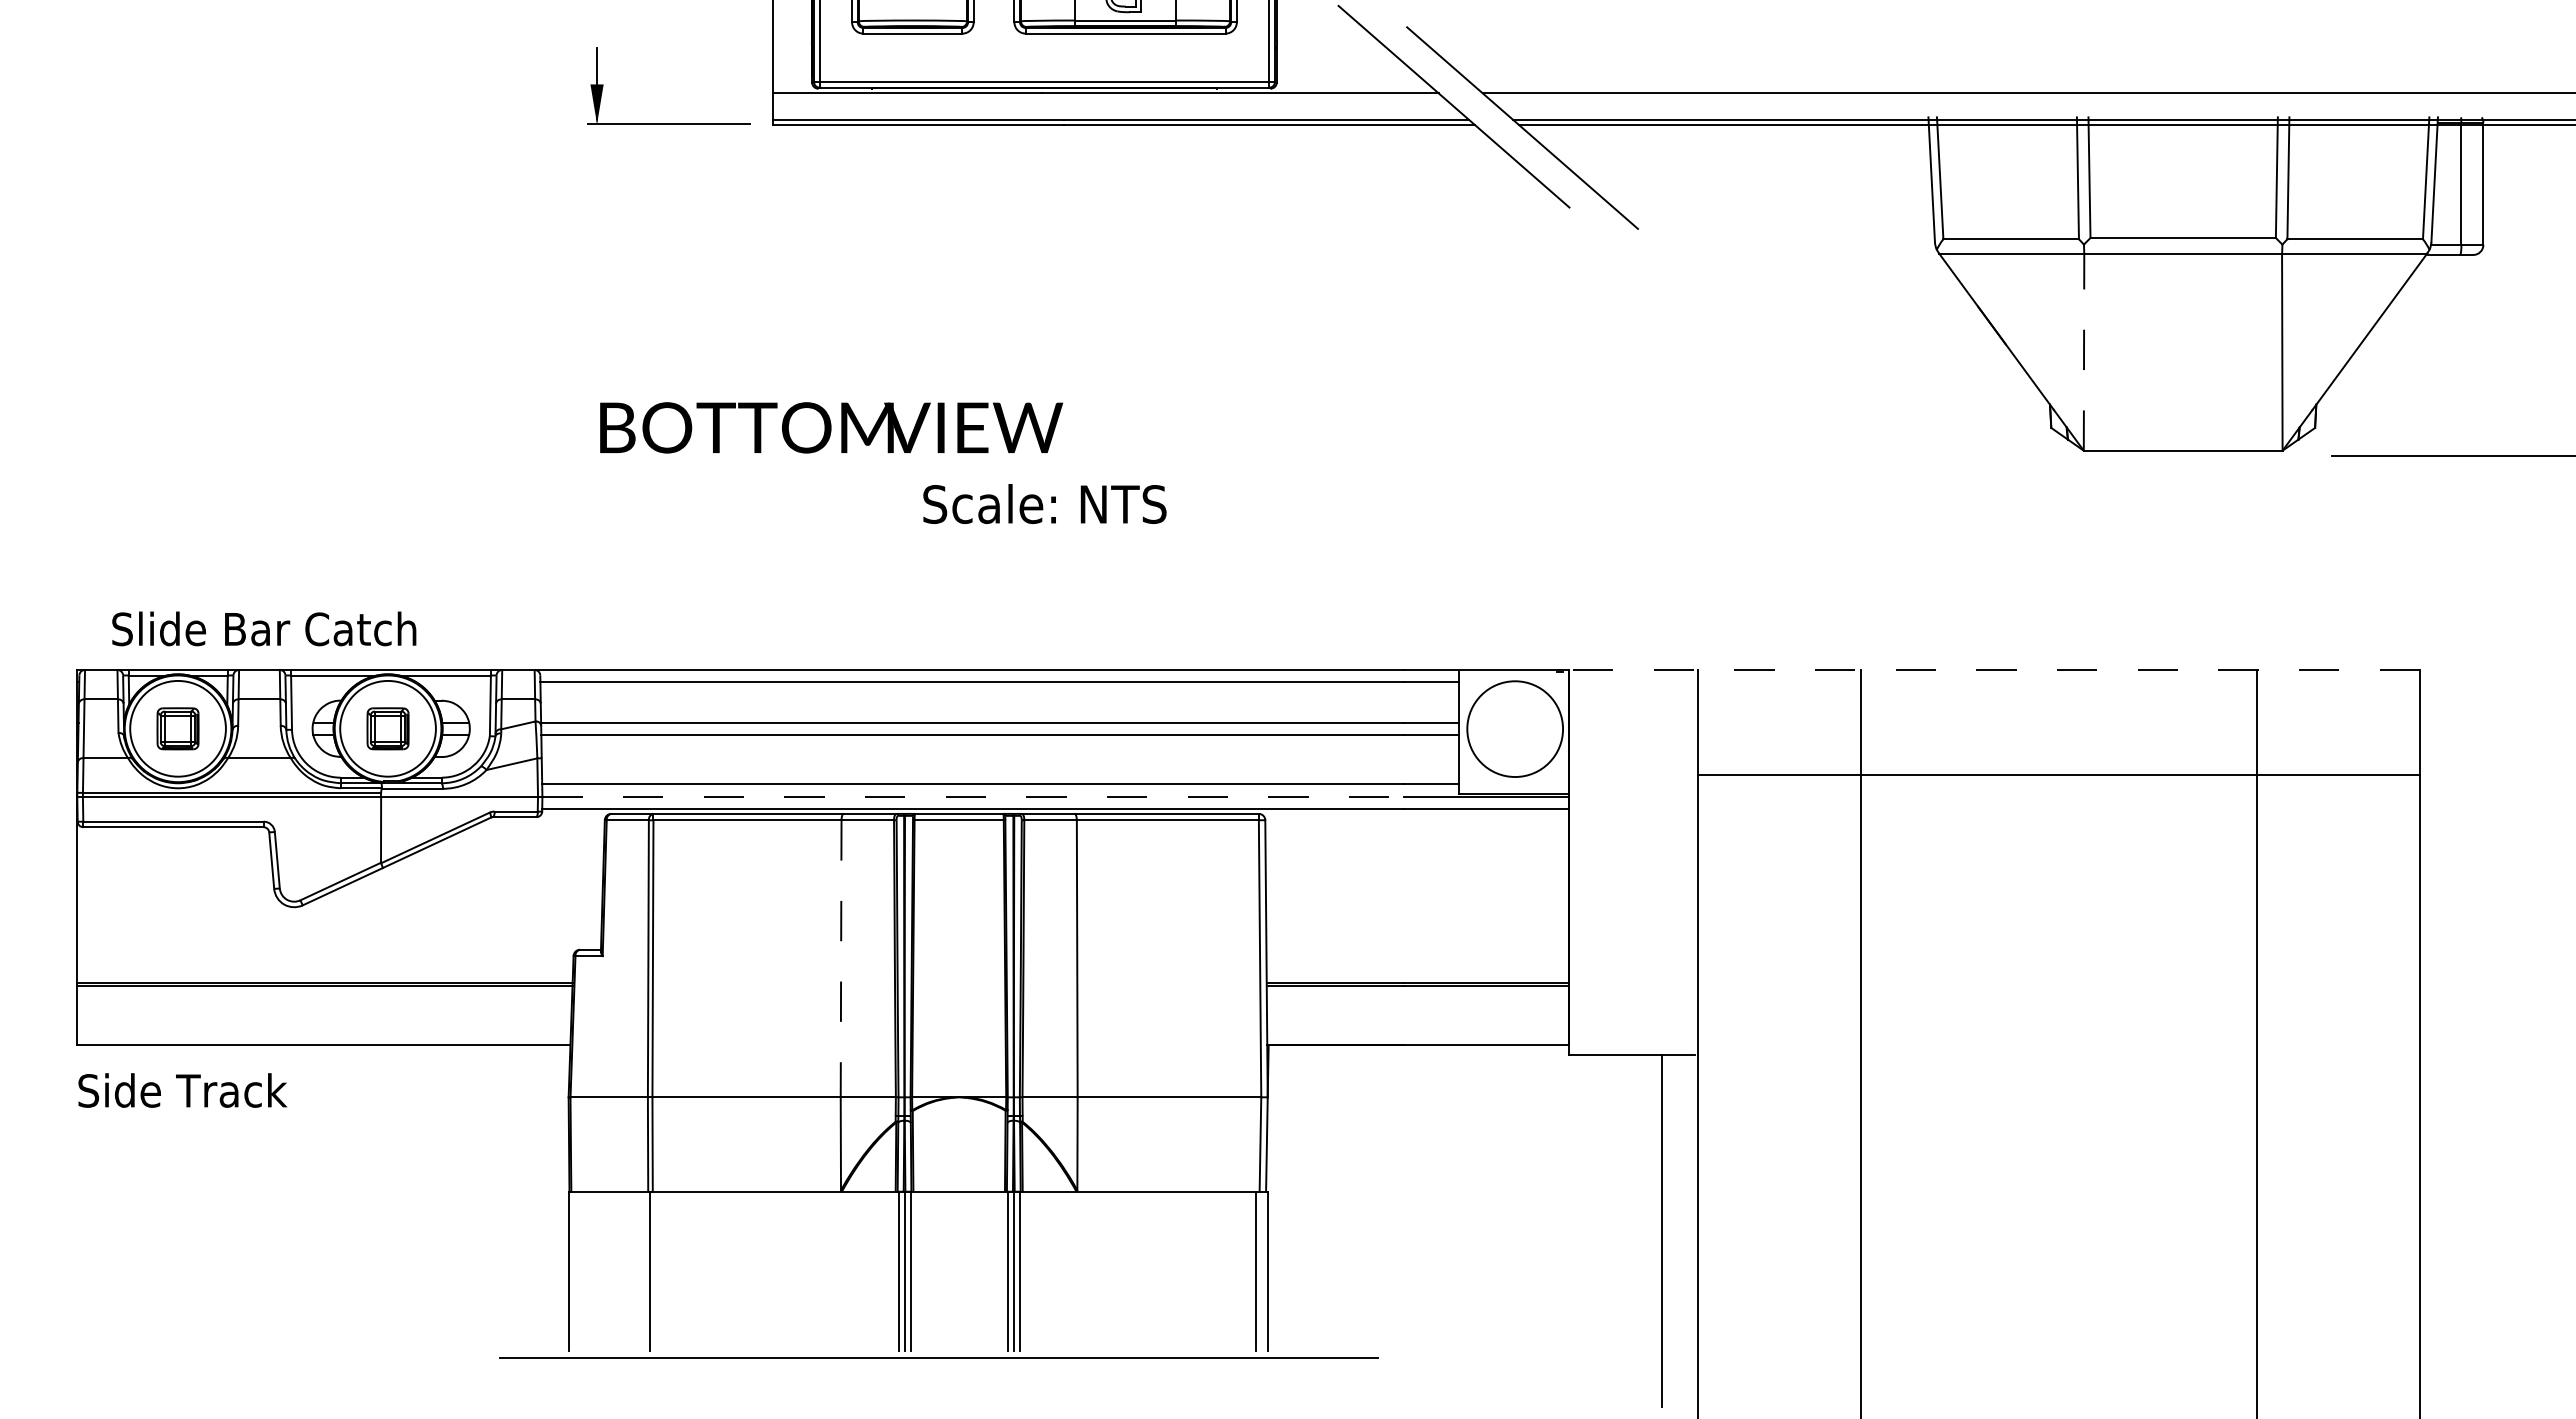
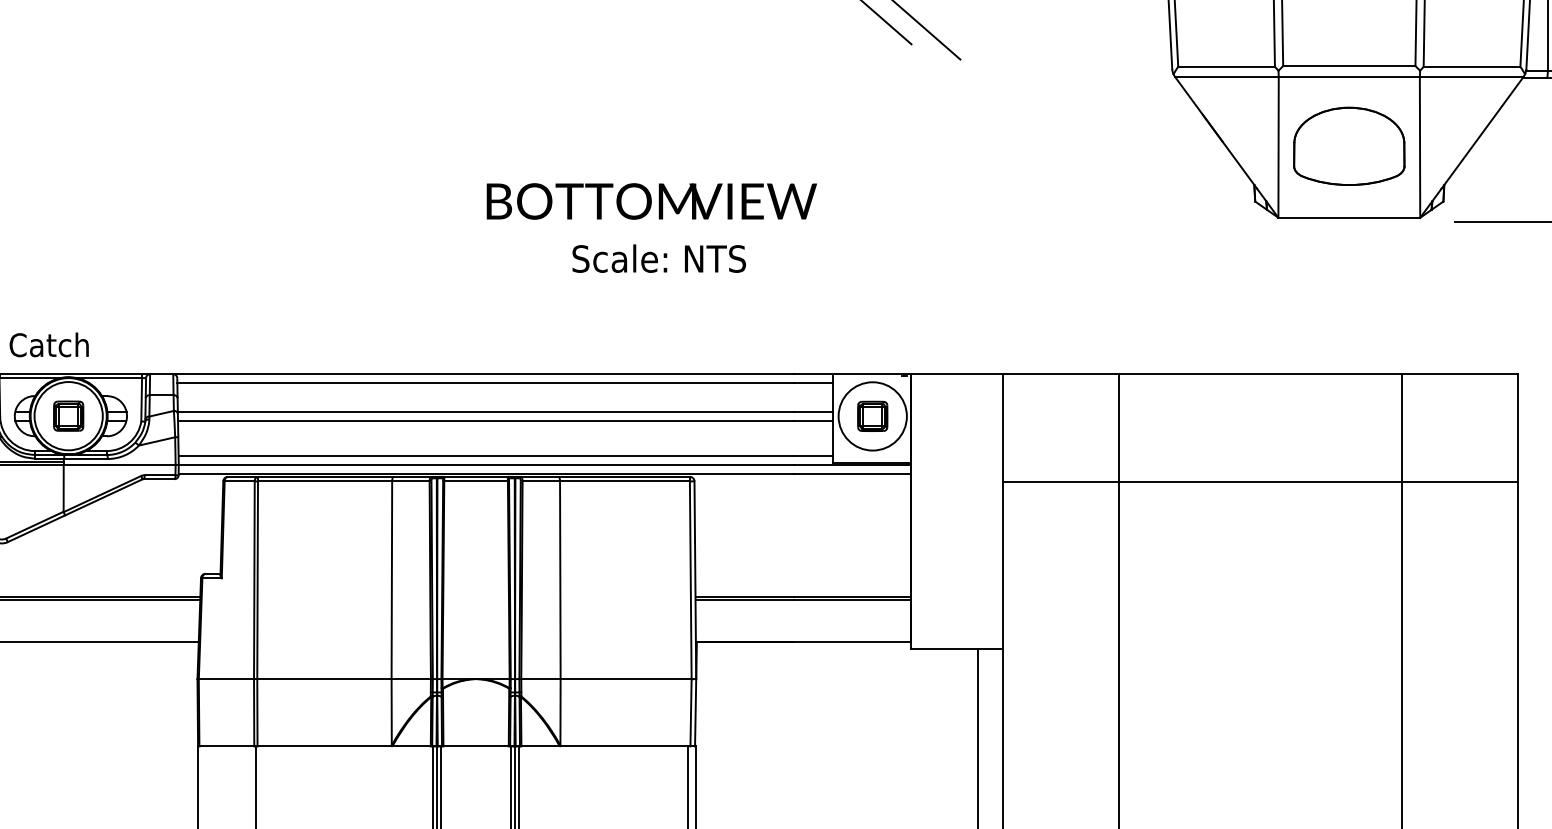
part: (2182, 350) -> (1348, 146), added
line: (2084, 351) -> (1278, 147), dashed -> solid
text: (831, 427) -> (651, 201), moved
text: (1044, 503) -> (658, 258), moved
line: (1994, 670) -> (1214, 374), dashed -> solid
part: (1514, 728) -> (872, 415), added
line: (2058, 775) -> (1260, 482), moved
line: (973, 796) -> (486, 464), dashed -> solid
line: (841, 958) -> (392, 580), dashed -> solid

